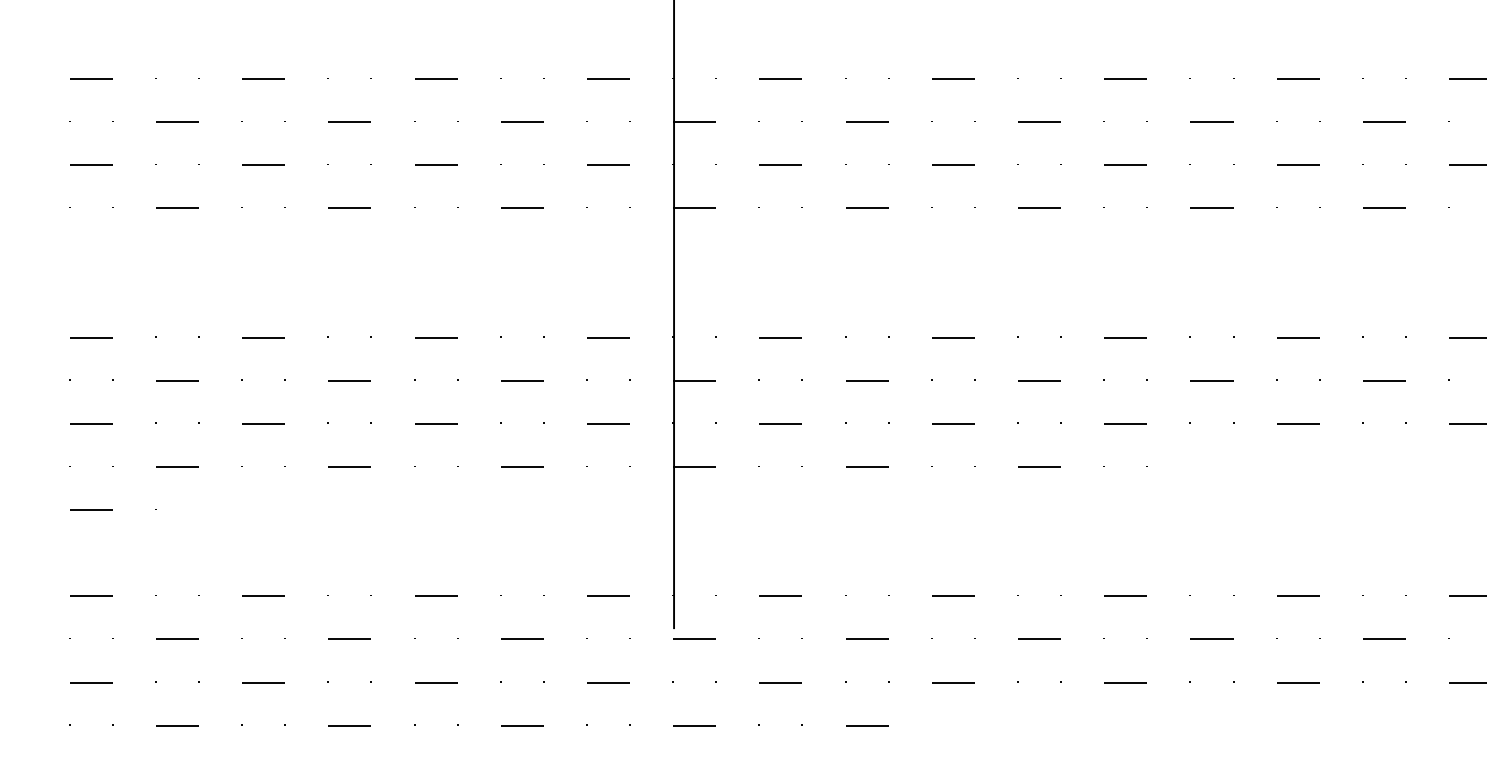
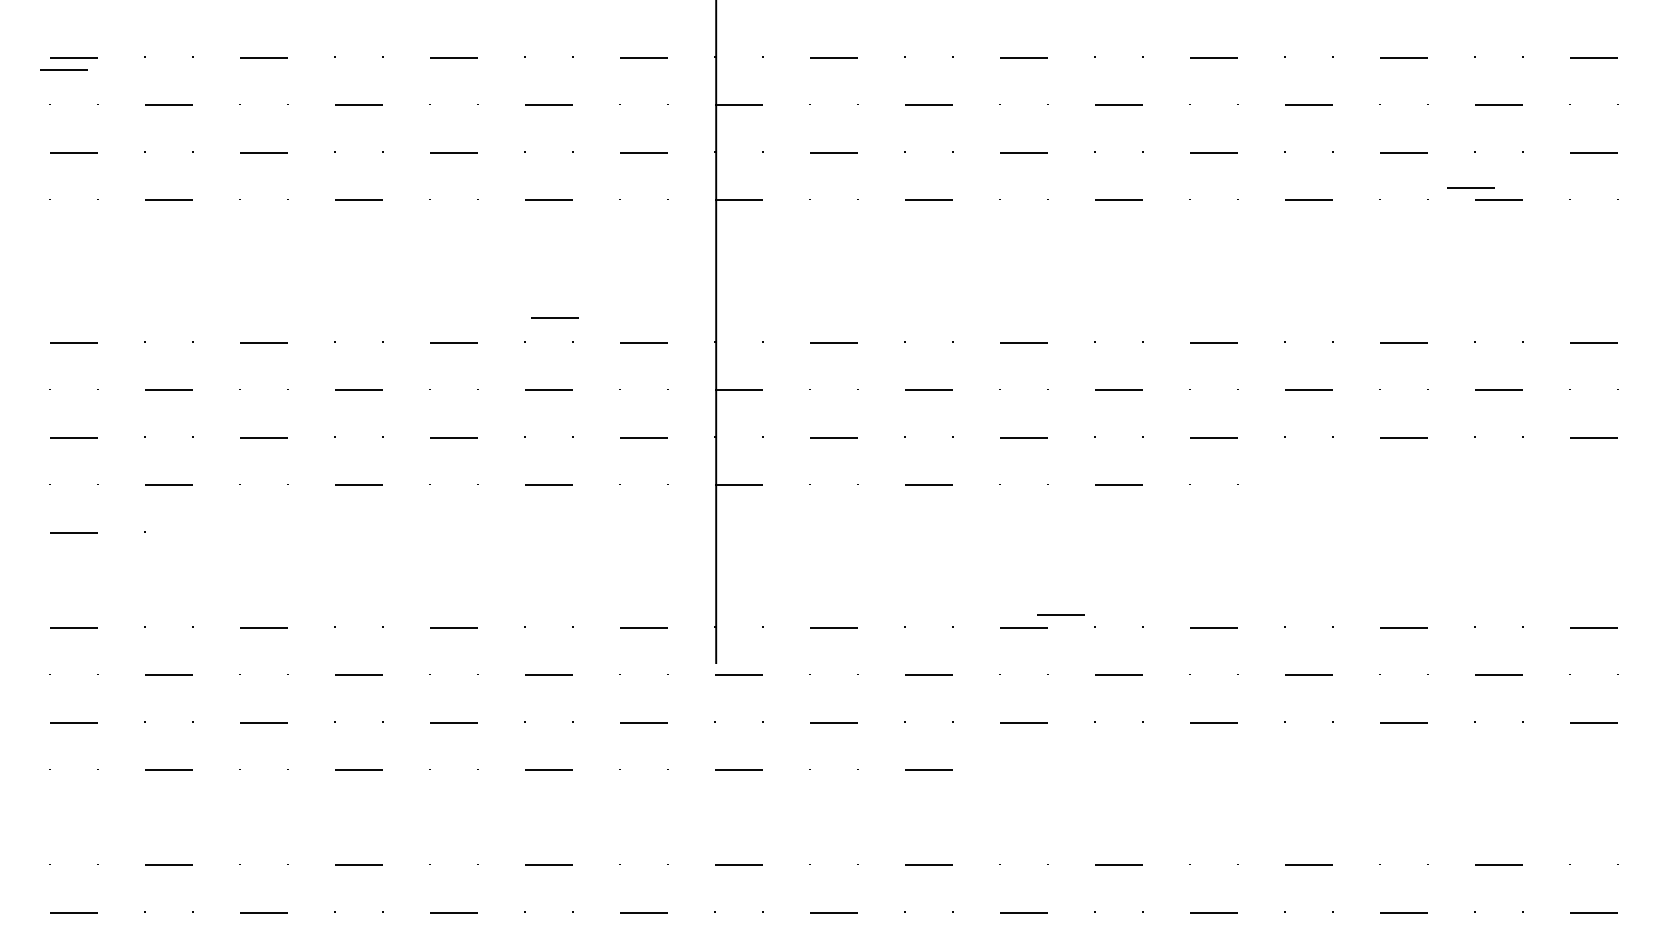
line: (81, 89) -> (63, 69), added
line: (1358, 196) -> (1470, 187), added
line: (527, 314) -> (554, 317), added
line: (986, 584) -> (1060, 614), added

